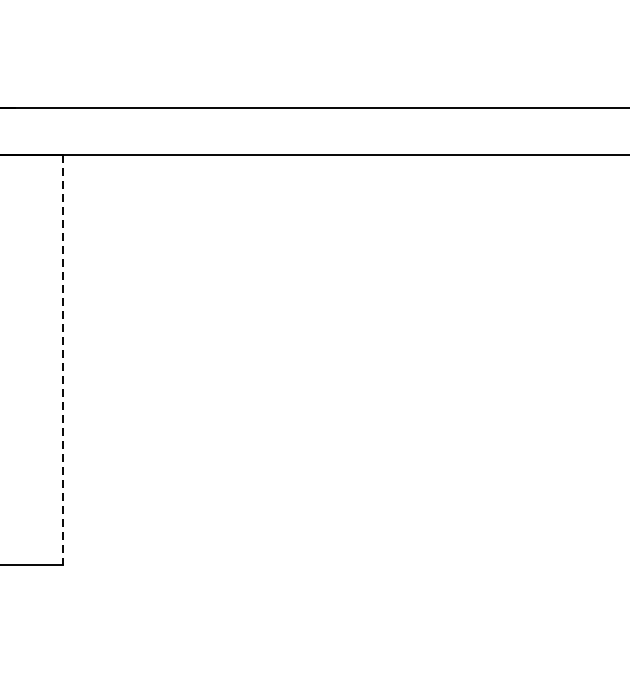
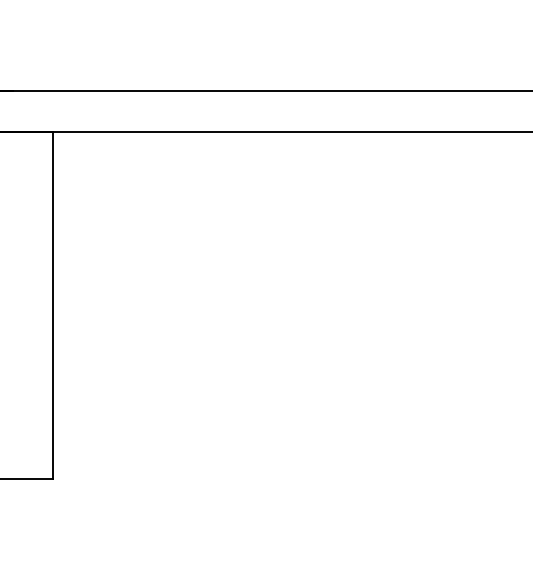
line: (62, 360) -> (52, 305), dashed -> solid

